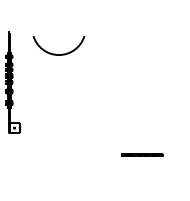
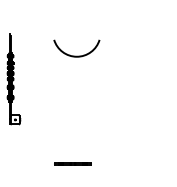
arc: (58, 53) -> (76, 55), moved
line: (141, 154) -> (72, 163), moved

